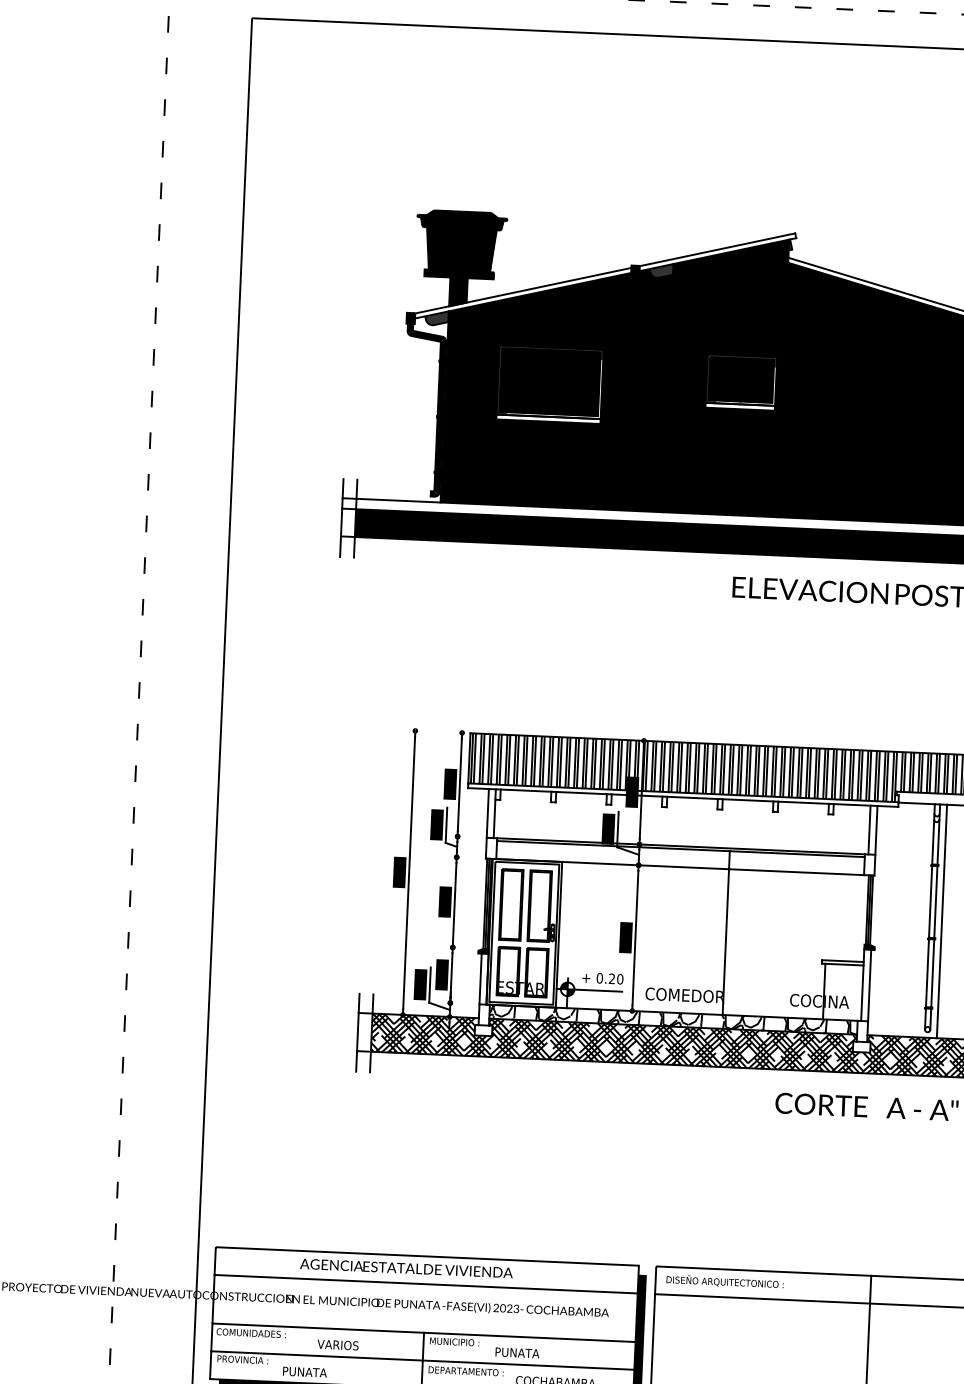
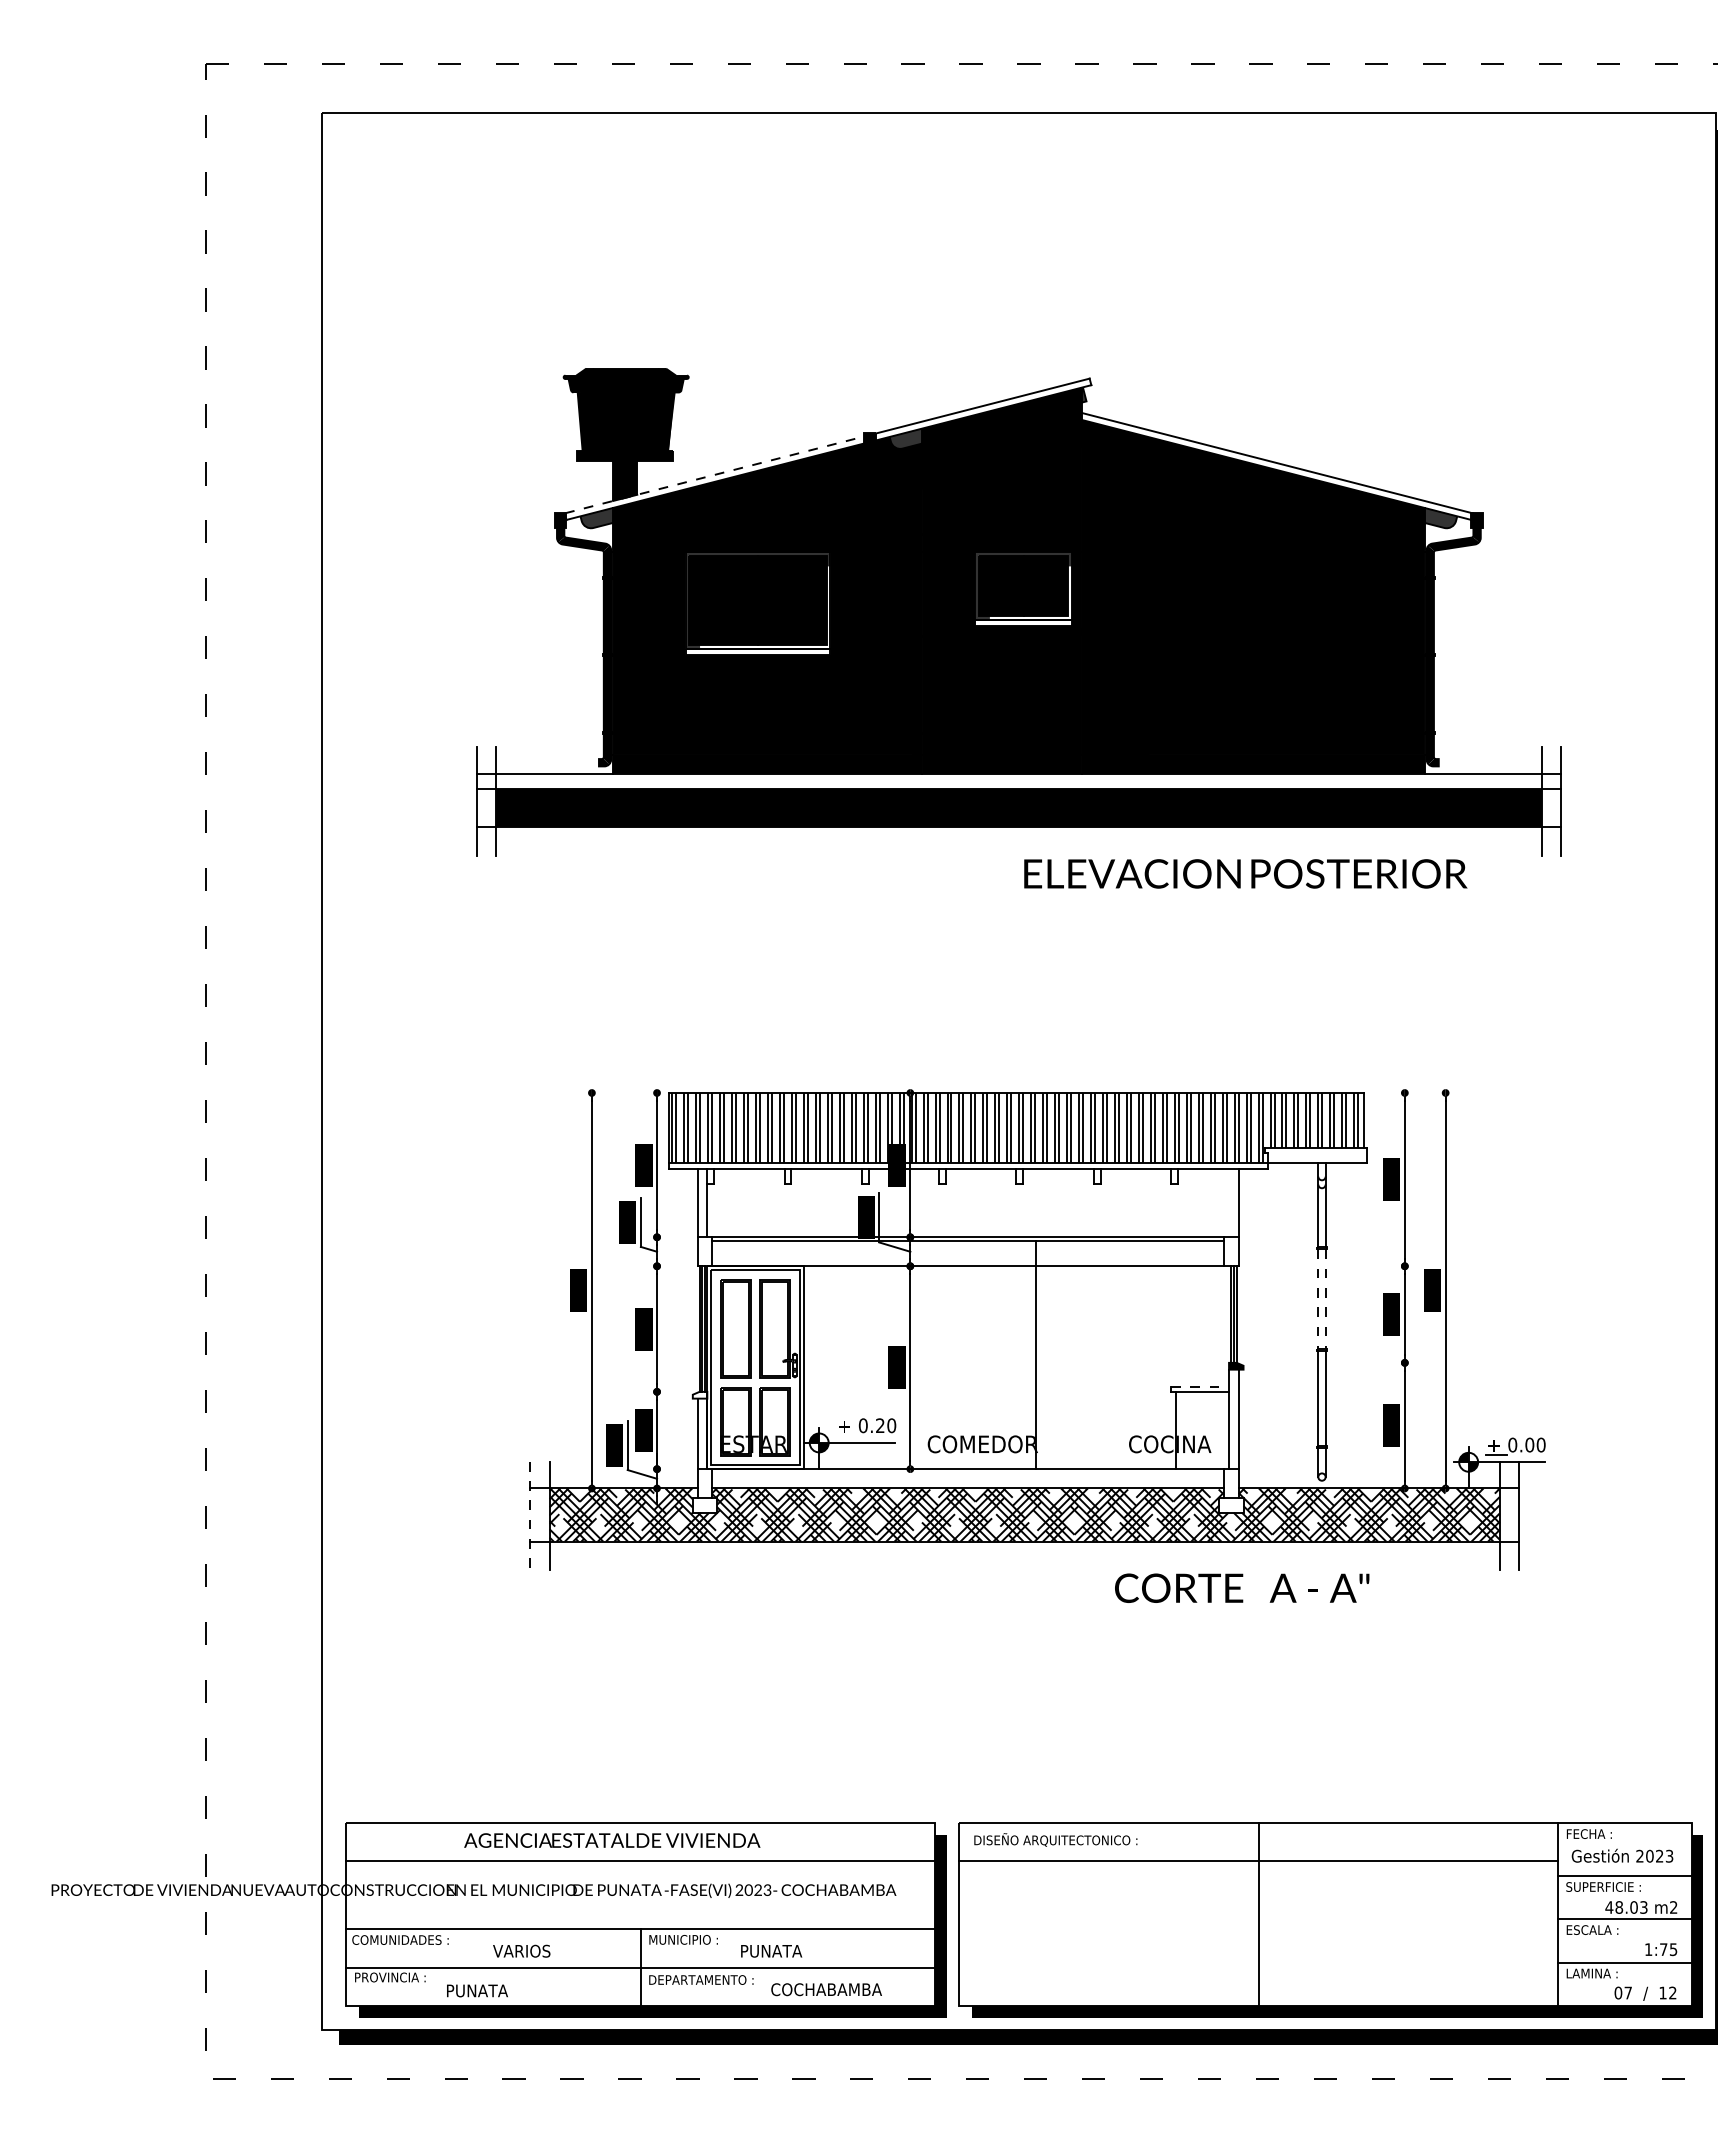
line: (526, 289) -> (719, 473), solid -> dashed
line: (869, 830) -> (1229, 1203), removed
line: (930, 901) -> (1318, 1299), solid -> dashed
line: (935, 902) -> (1325, 1299), solid -> dashed
line: (942, 921) -> (1335, 1325), removed
fill: (483, 950) -> (699, 1394), removed
line: (843, 961) -> (1200, 1387), solid -> dashed
hatch: (673, 1019) -> (968, 1478), removed
line: (357, 1033) -> (530, 1516), solid -> dashed

